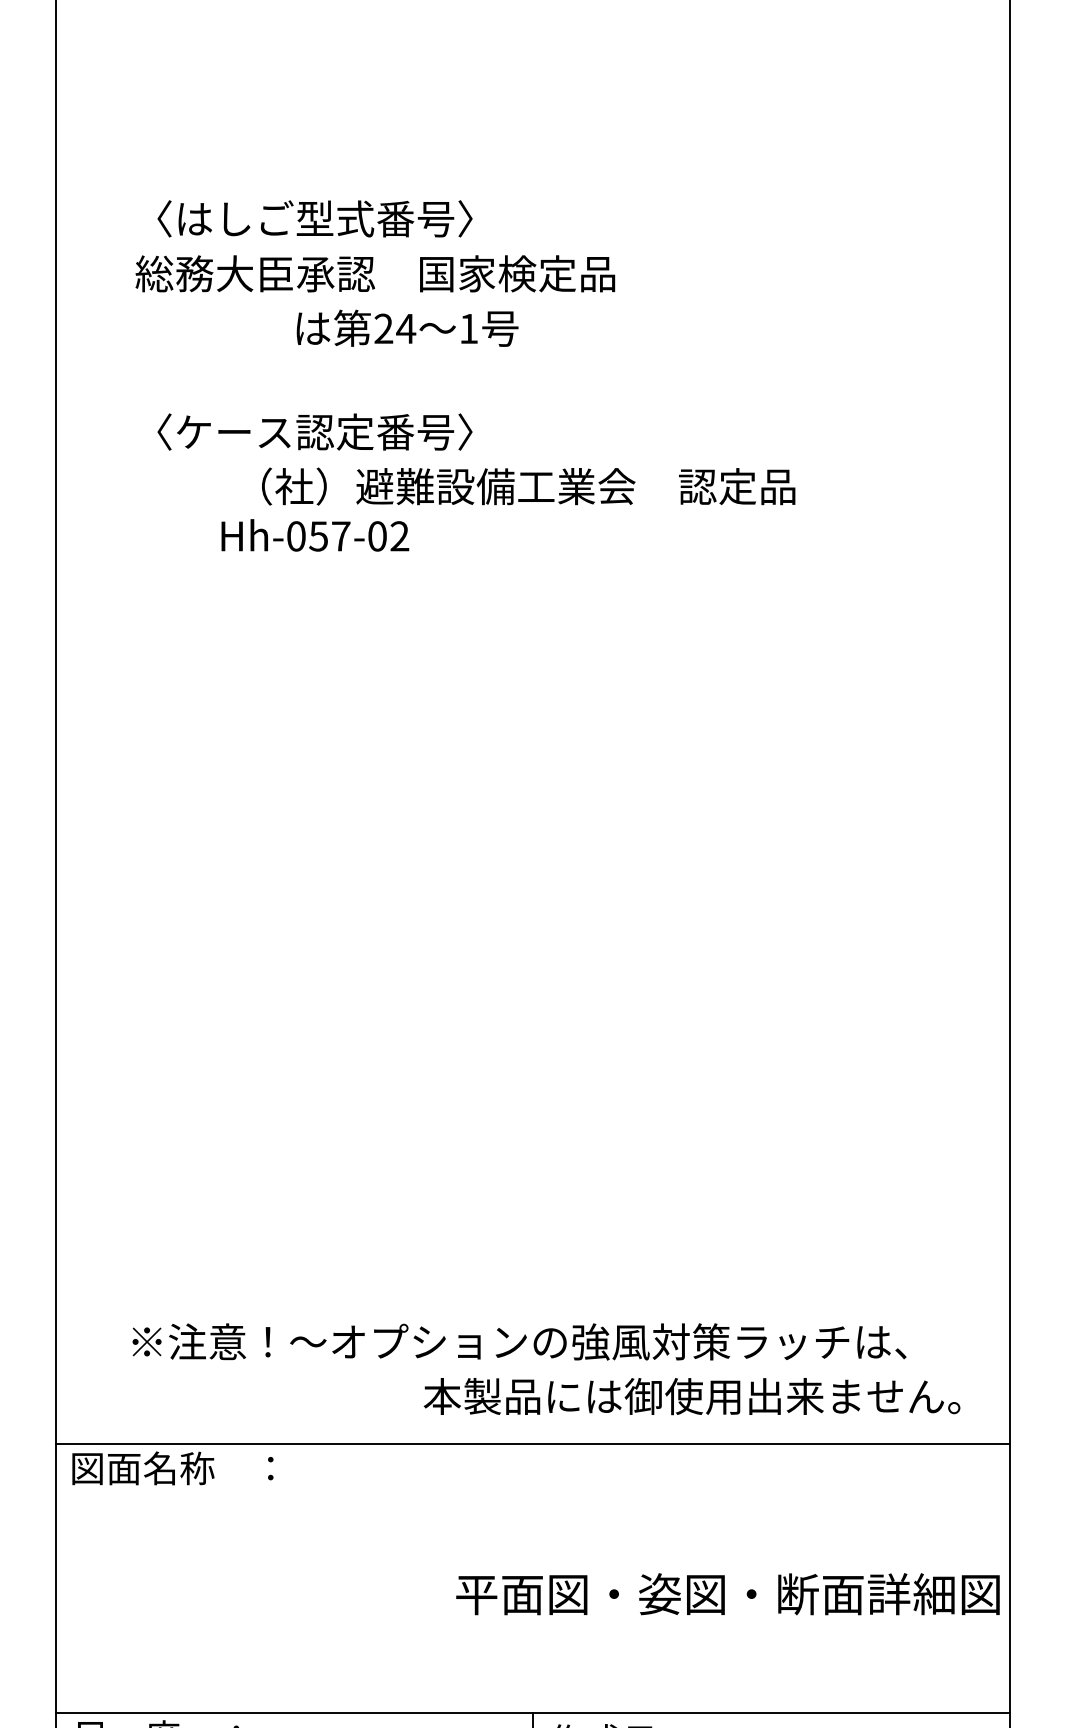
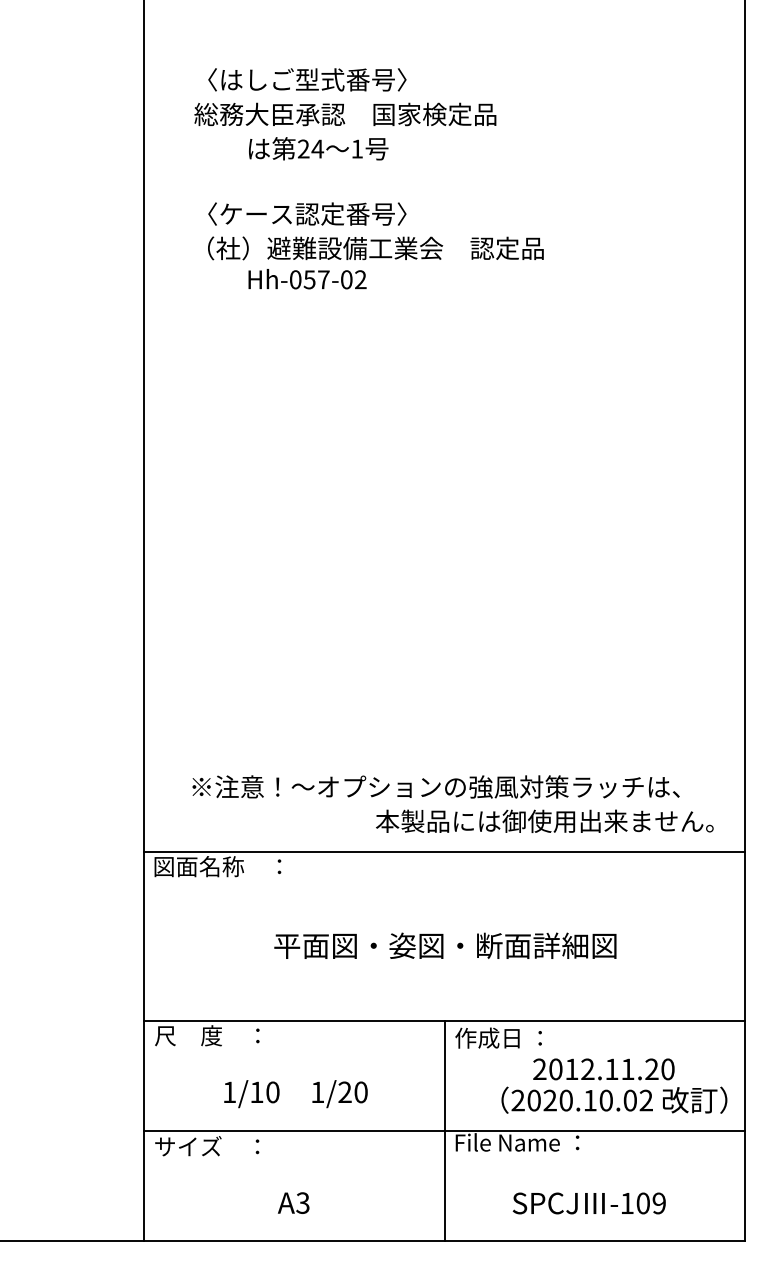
text: (407, 327) -> (318, 148), moved
text: (528, 486) -> (375, 248), moved
text: (728, 1593) -> (445, 945), moved

